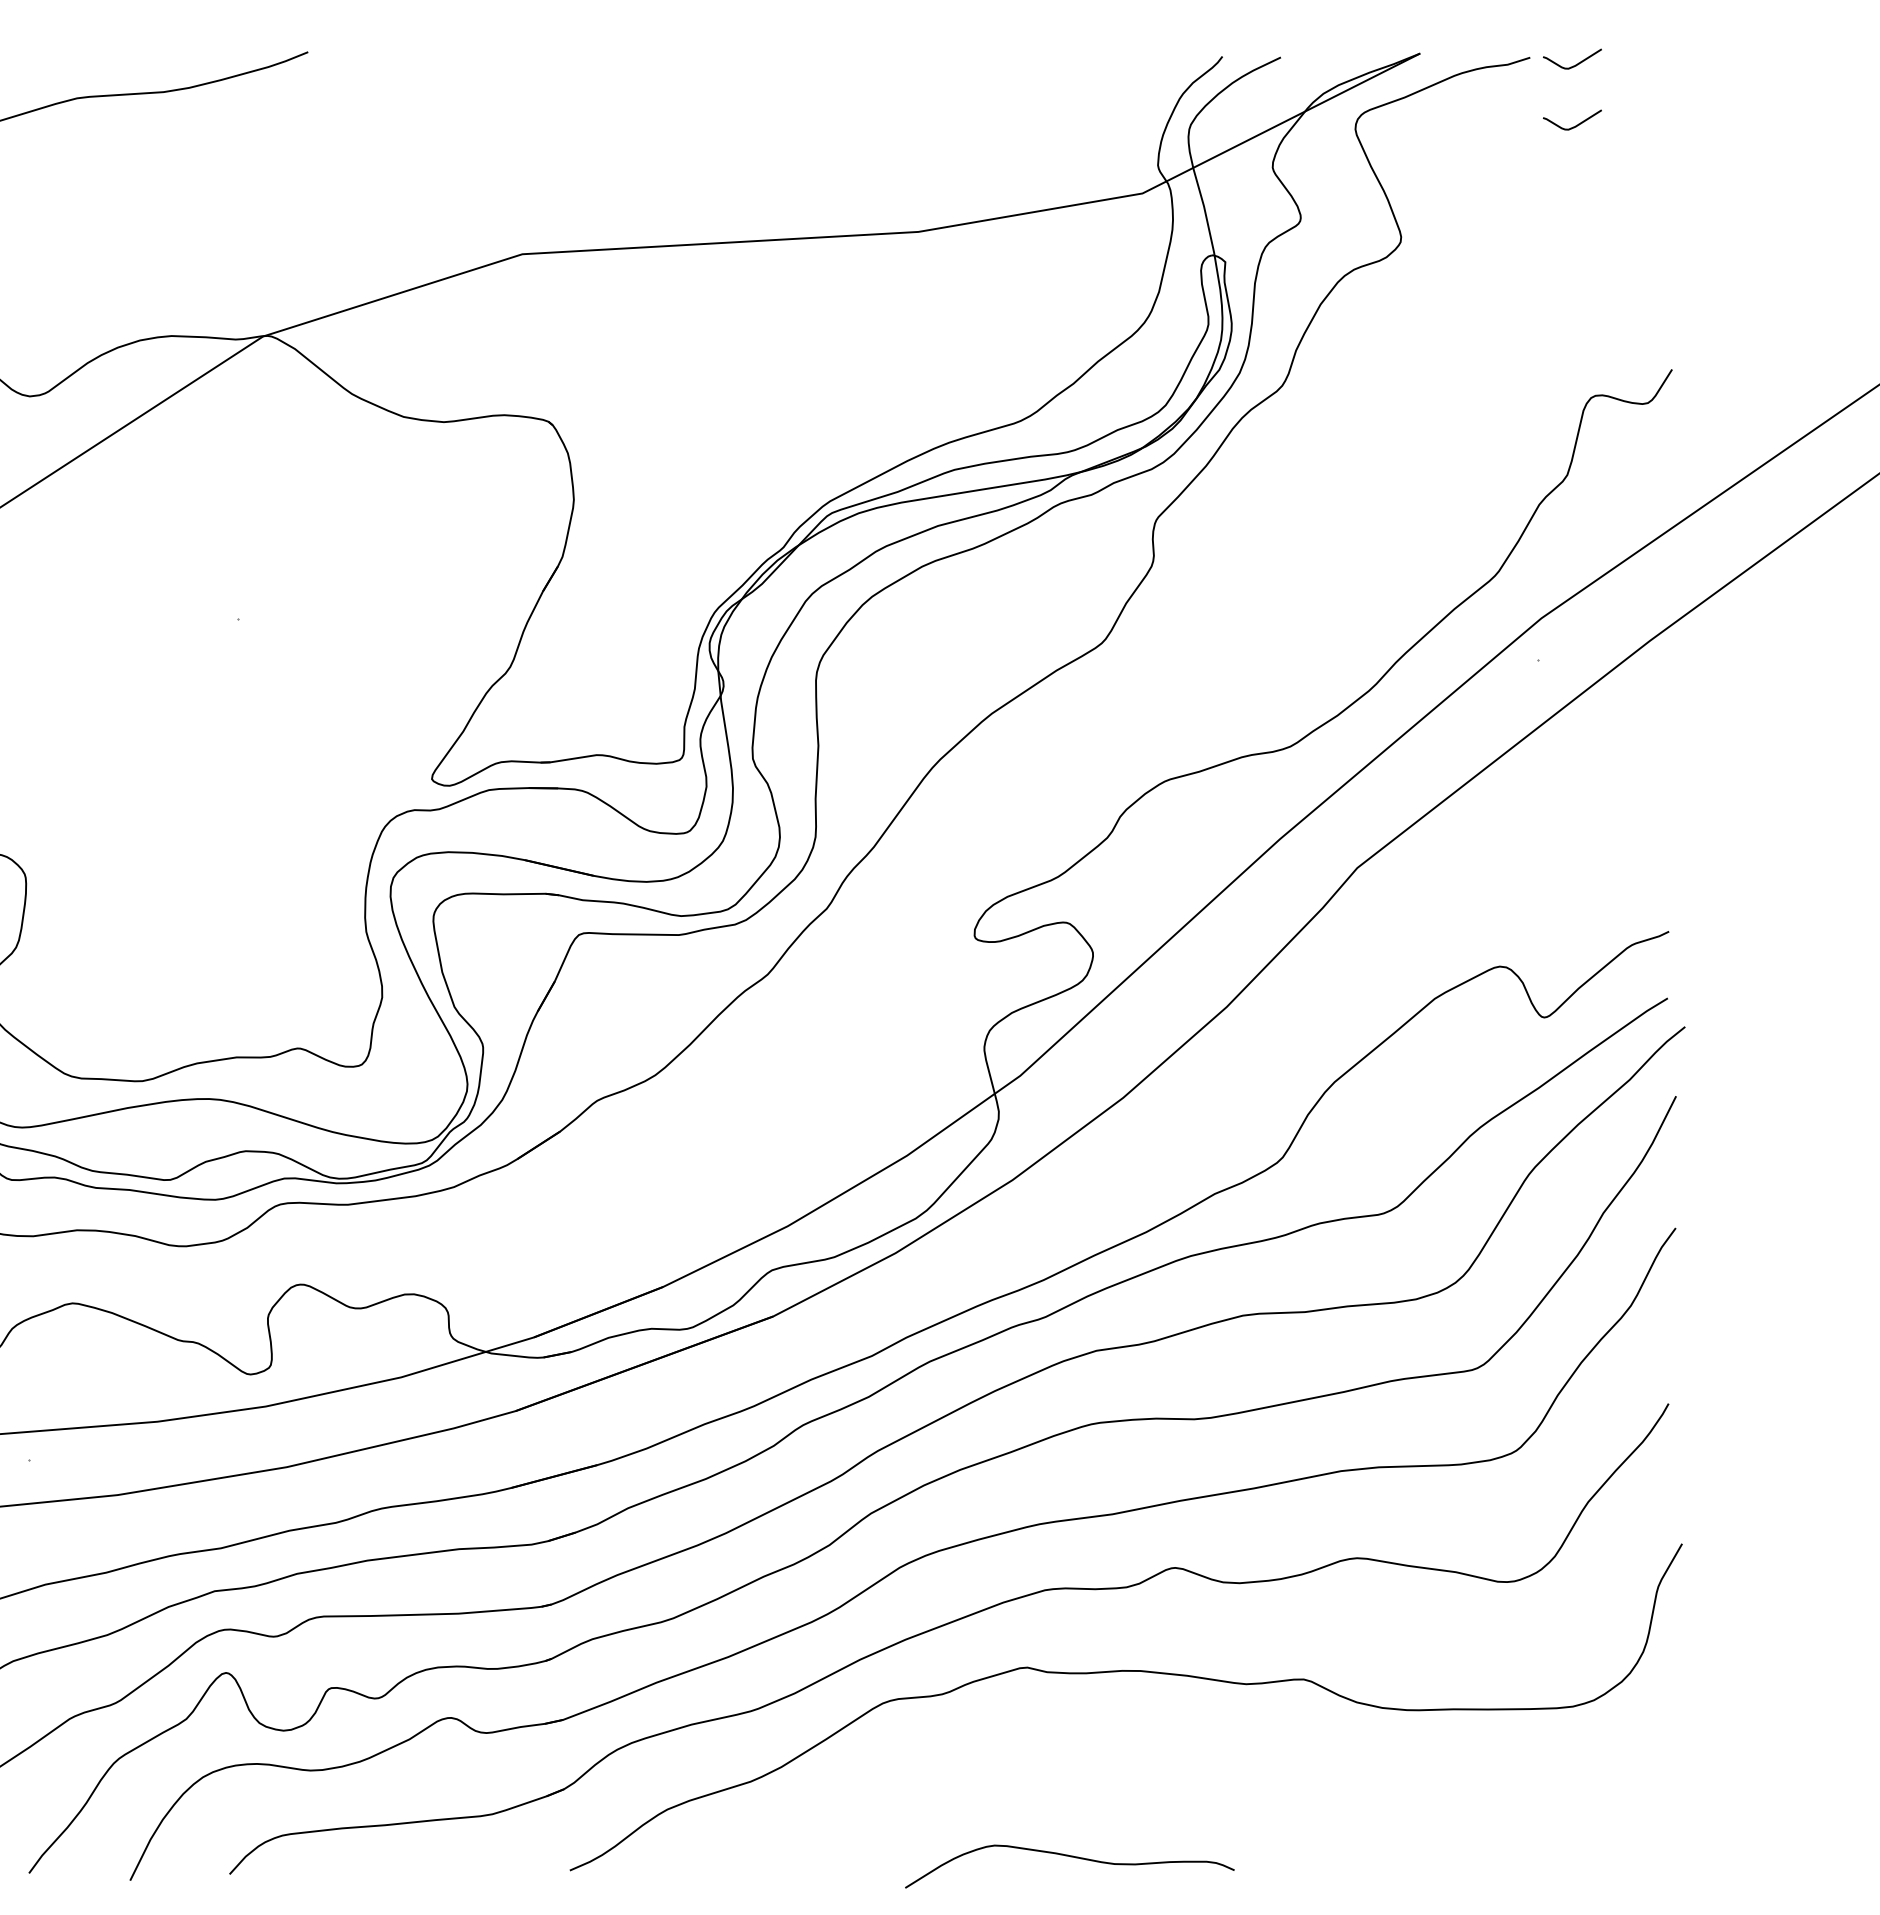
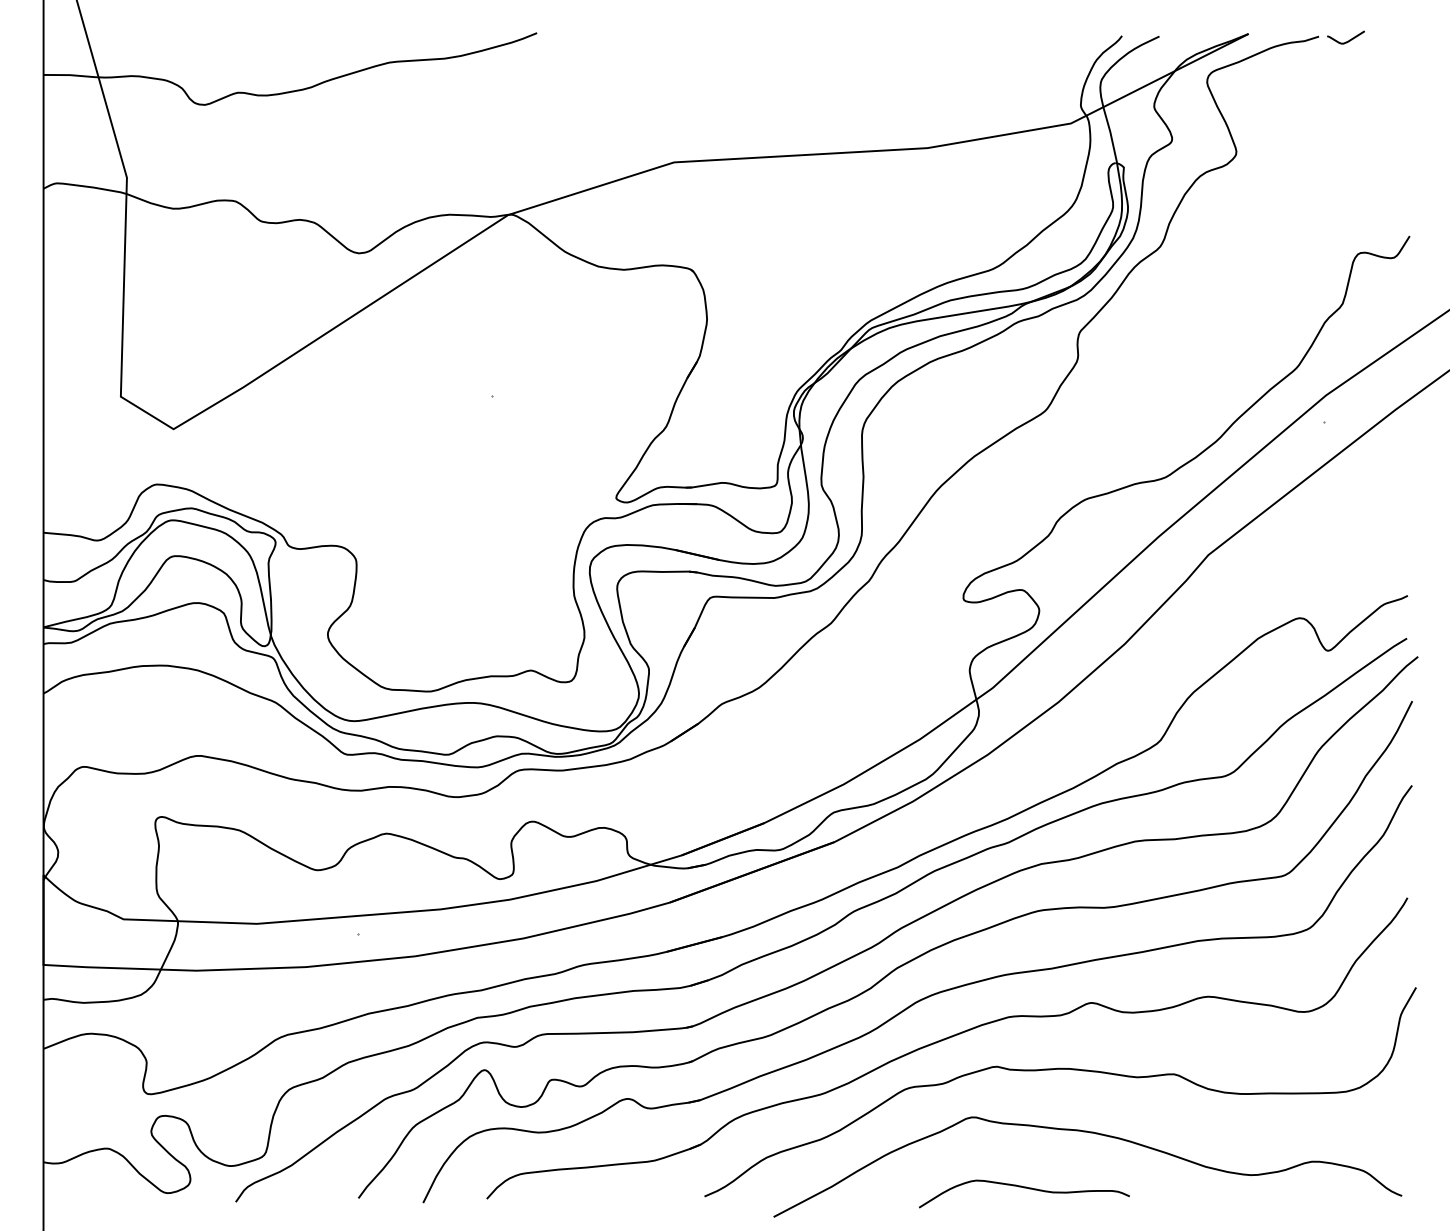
curve: (1571, 126) -> (1345, 80), removed
curve: (1180, 1773) -> (1095, 1134), added

